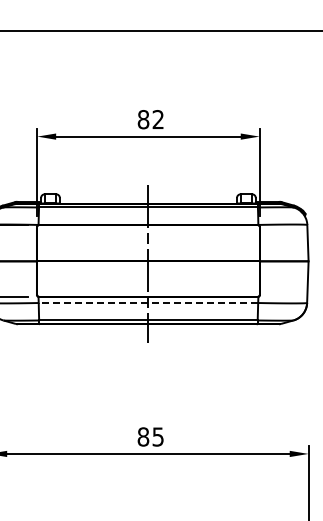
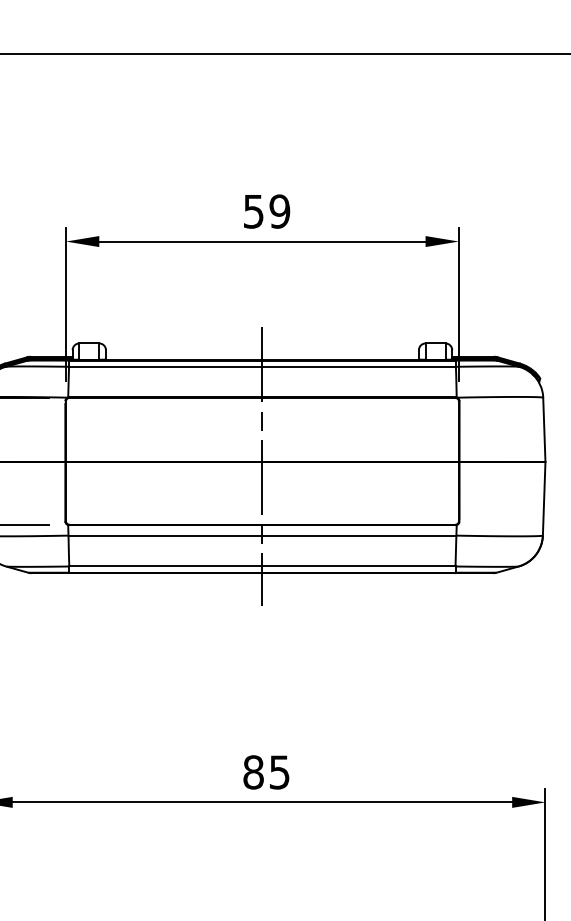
text: (150, 119) -> (266, 211), 82 -> 59
line: (148, 303) -> (262, 536), dashed -> solid

